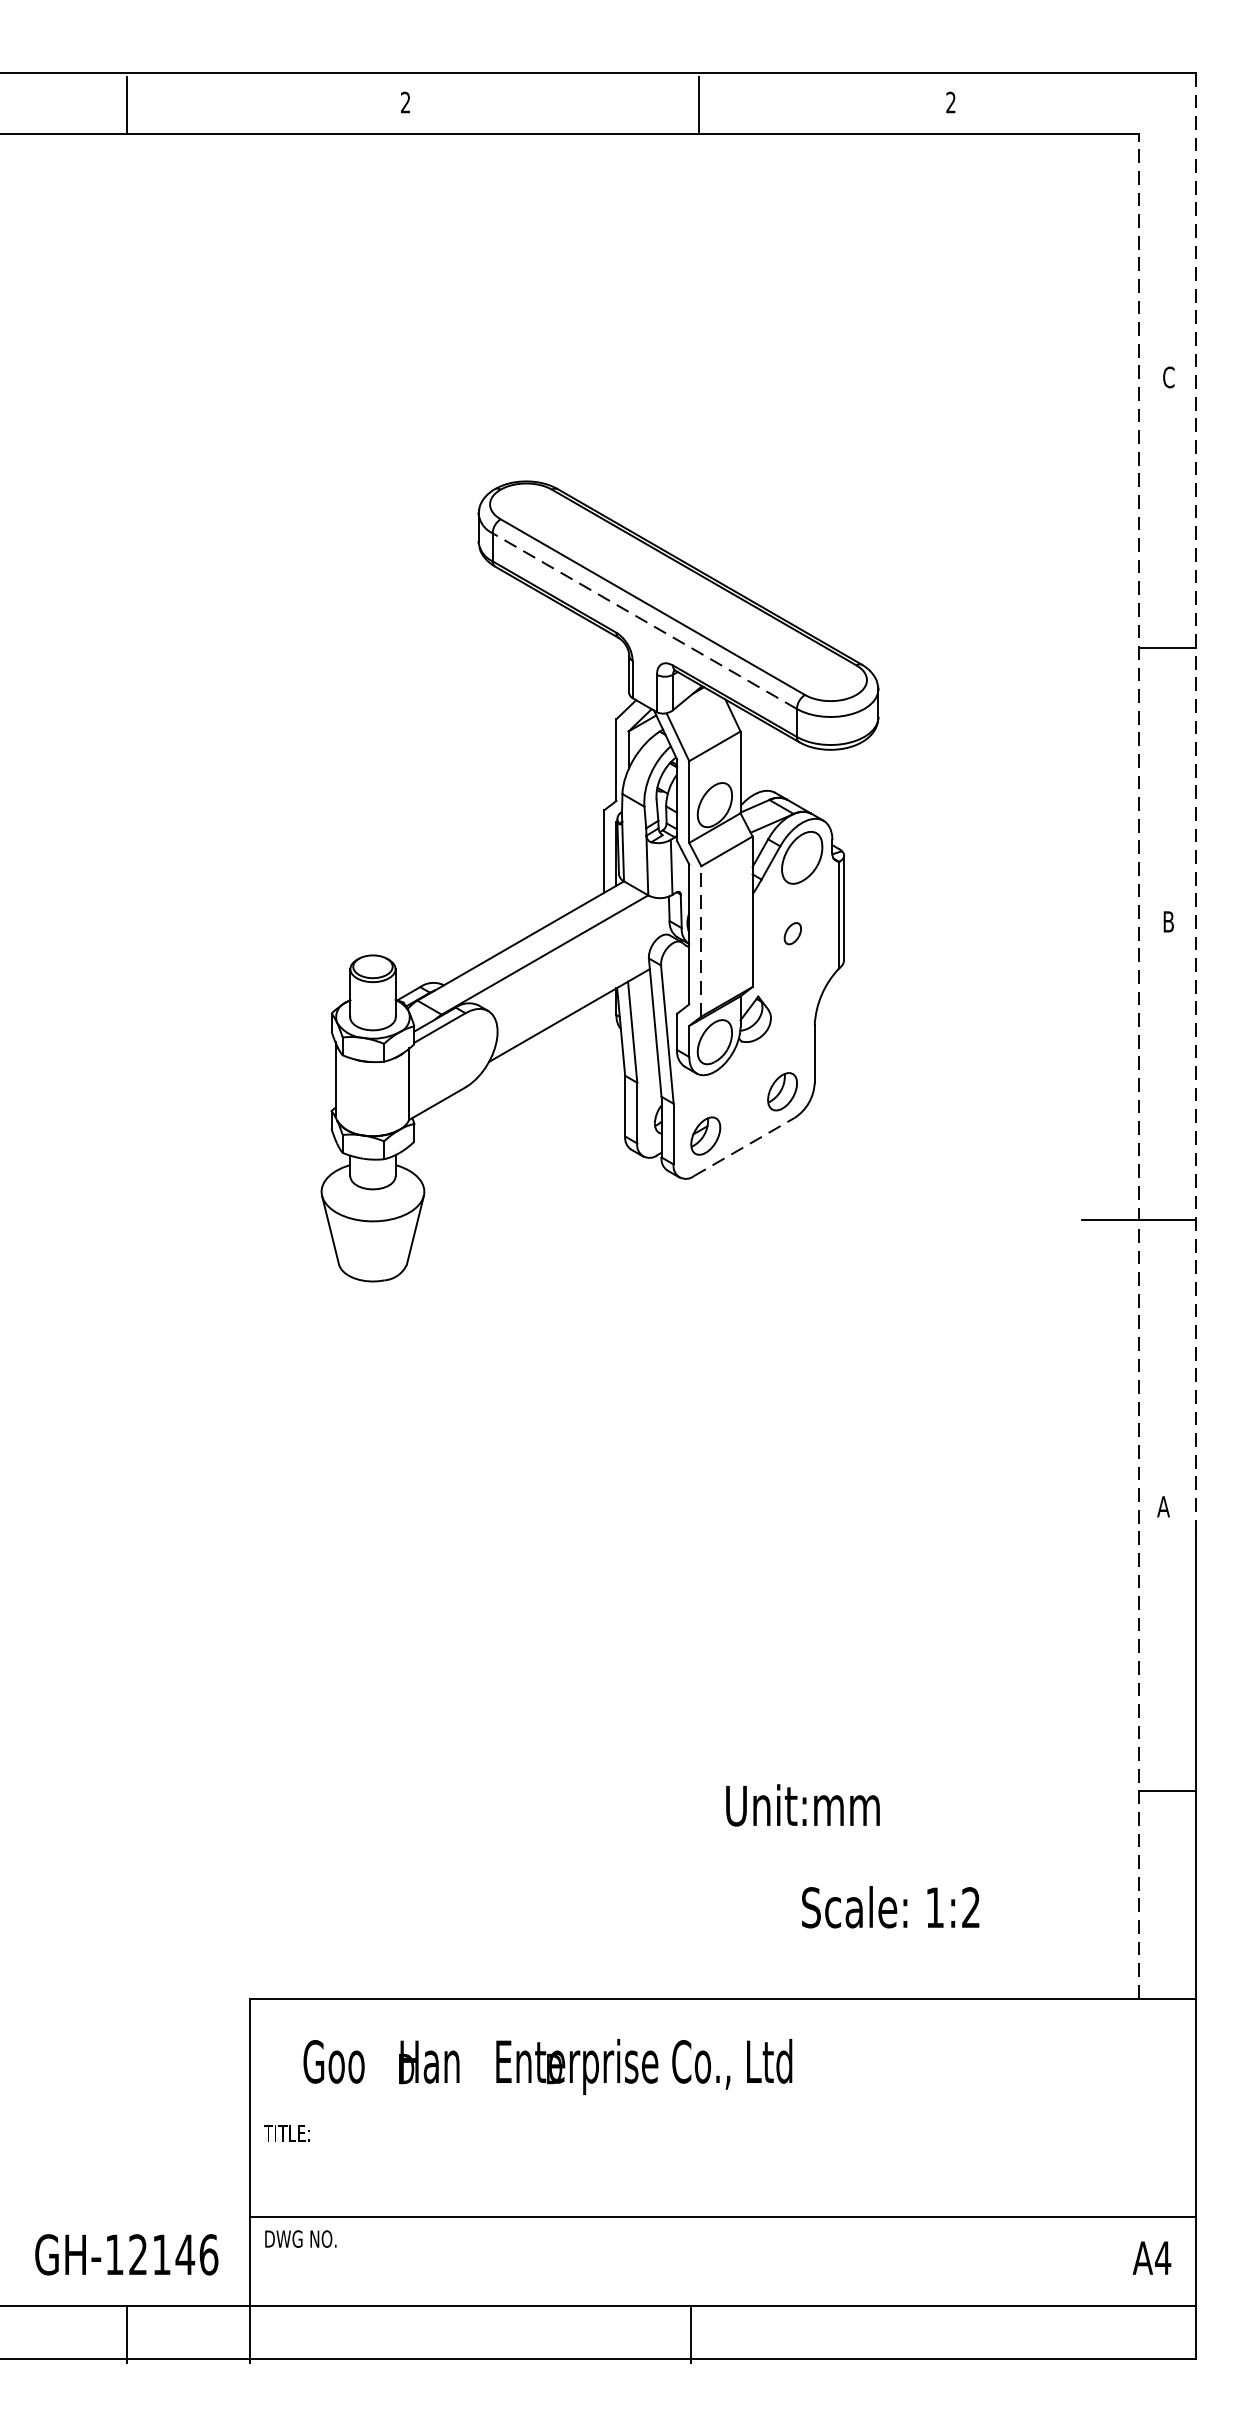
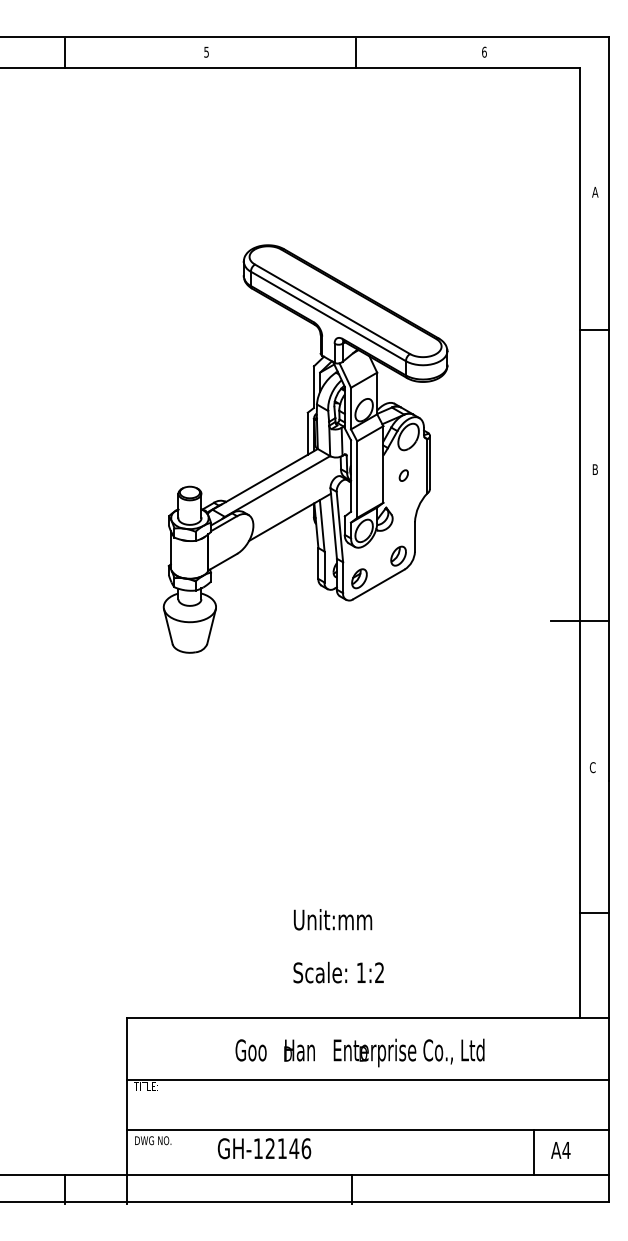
text: (405, 101) -> (206, 51), 2 -> 5
text: (951, 101) -> (484, 51), 2 -> 6
text: (1169, 375) -> (595, 191), C -> A
line: (644, 621) -> (328, 316), dashed -> solid
line: (1196, 803) -> (609, 409), dashed -> solid
line: (701, 941) -> (357, 479), dashed -> solid
line: (1139, 1066) -> (580, 543), dashed -> solid
line: (745, 1147) -> (379, 584), dashed -> solid
text: (1163, 1506) -> (592, 767), A -> C
text: (803, 1804) -> (333, 919), moved
text: (890, 1906) -> (338, 972), moved
text: (546, 2065) -> (359, 1052), moved
line: (723, 2120) -> (368, 1080), added
text: (126, 2254) -> (264, 1148), moved
text: (1151, 2258) -> (560, 1150), moved
line: (1047, 2260) -> (533, 1151), added

